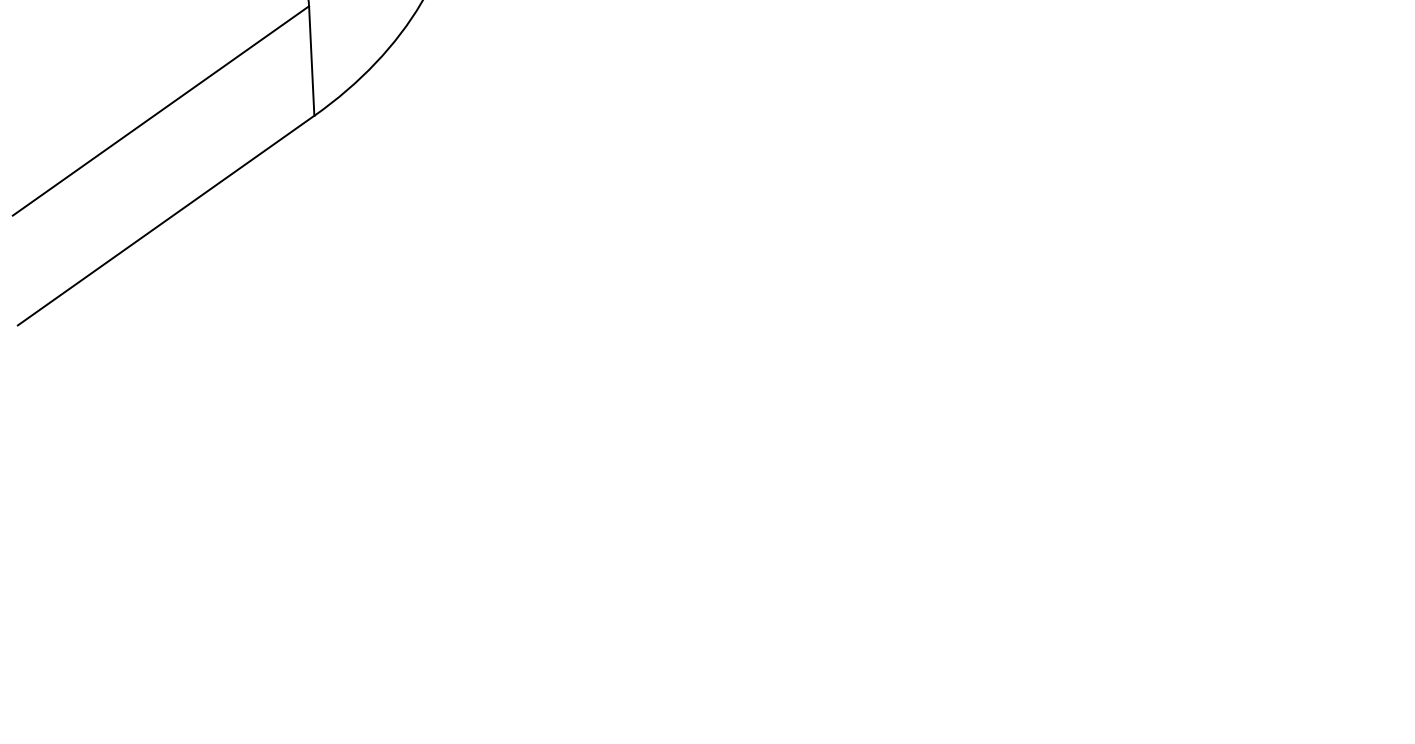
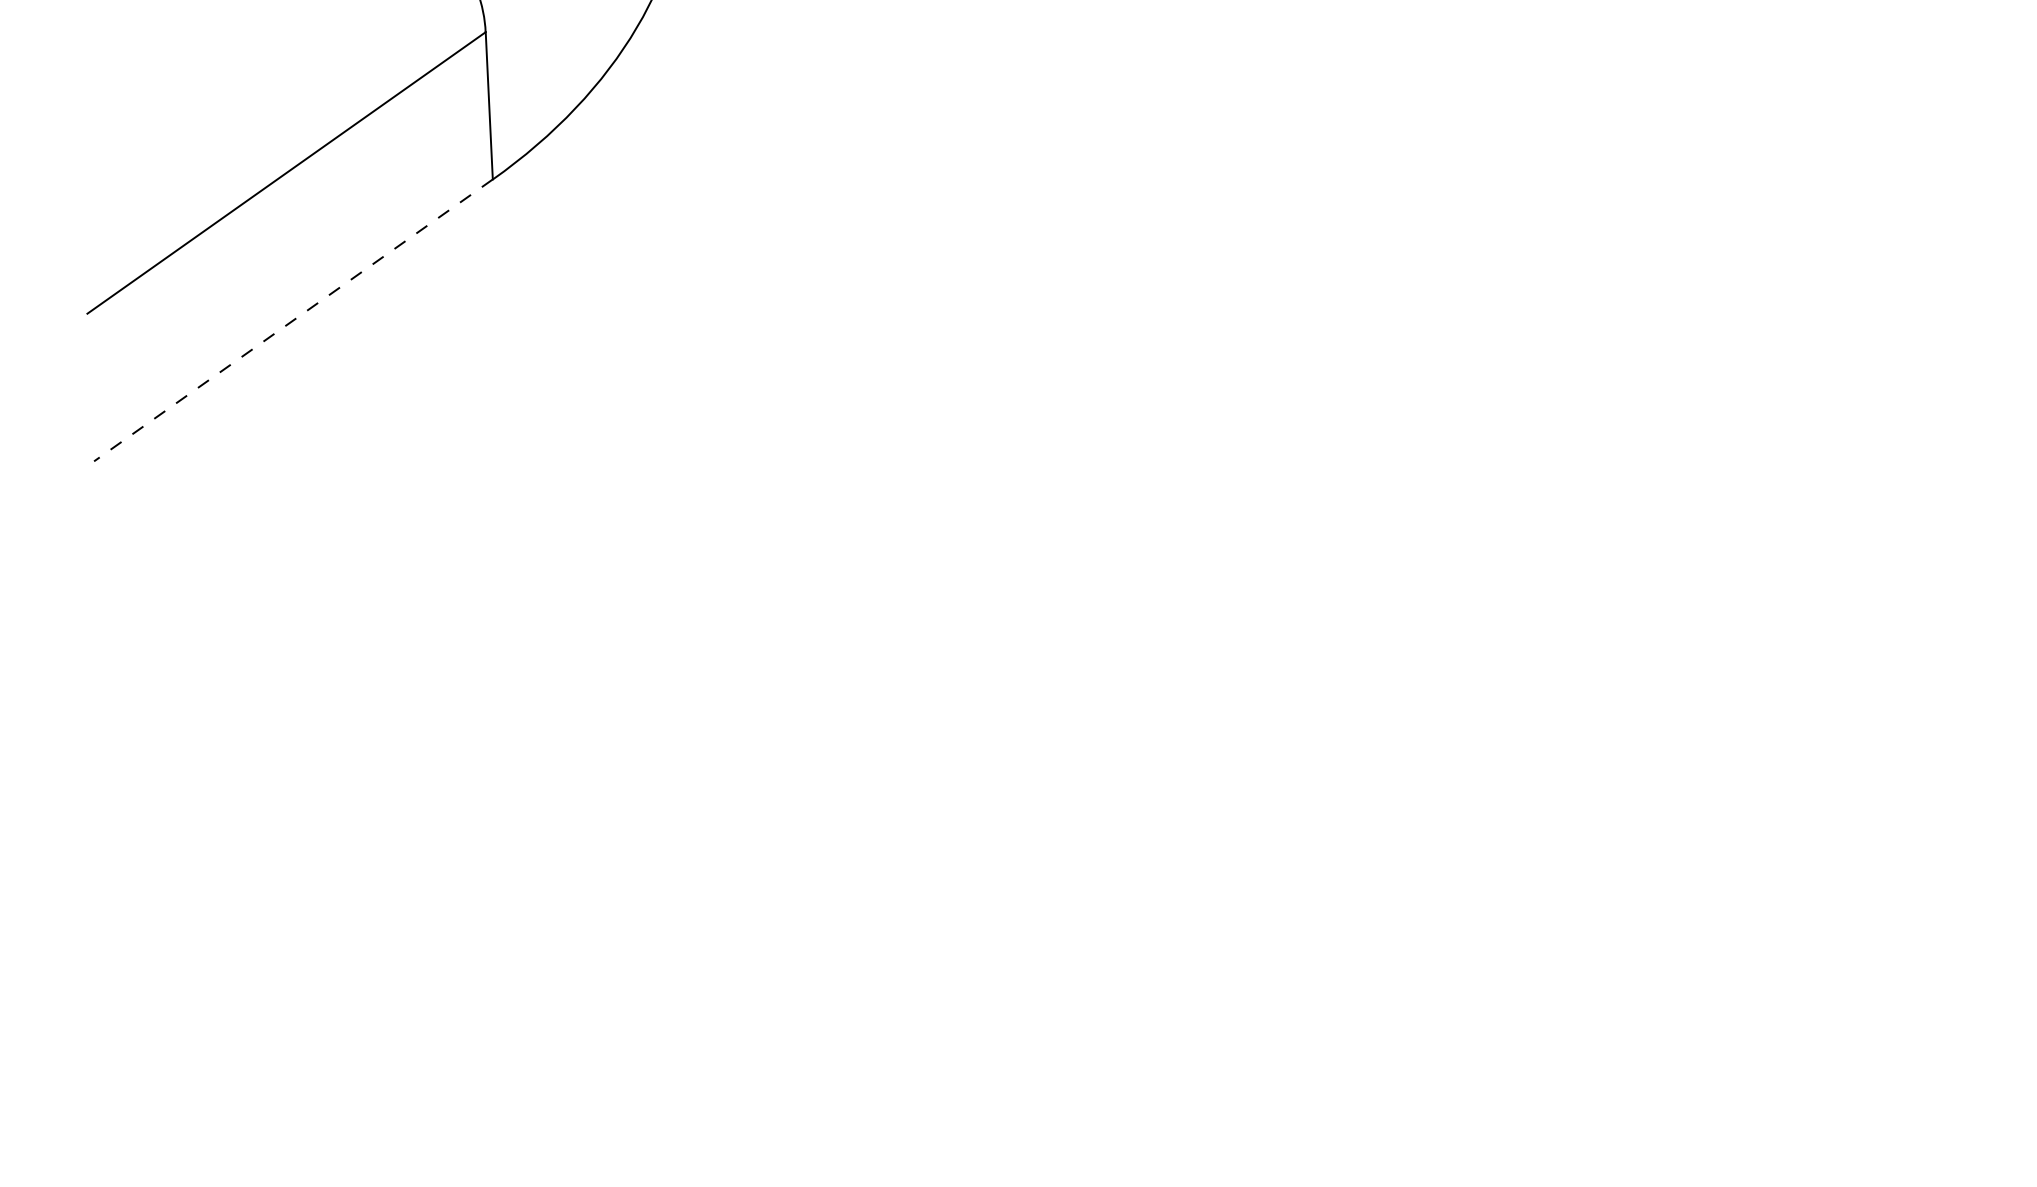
line: (166, 220) -> (293, 320), solid -> dashed

